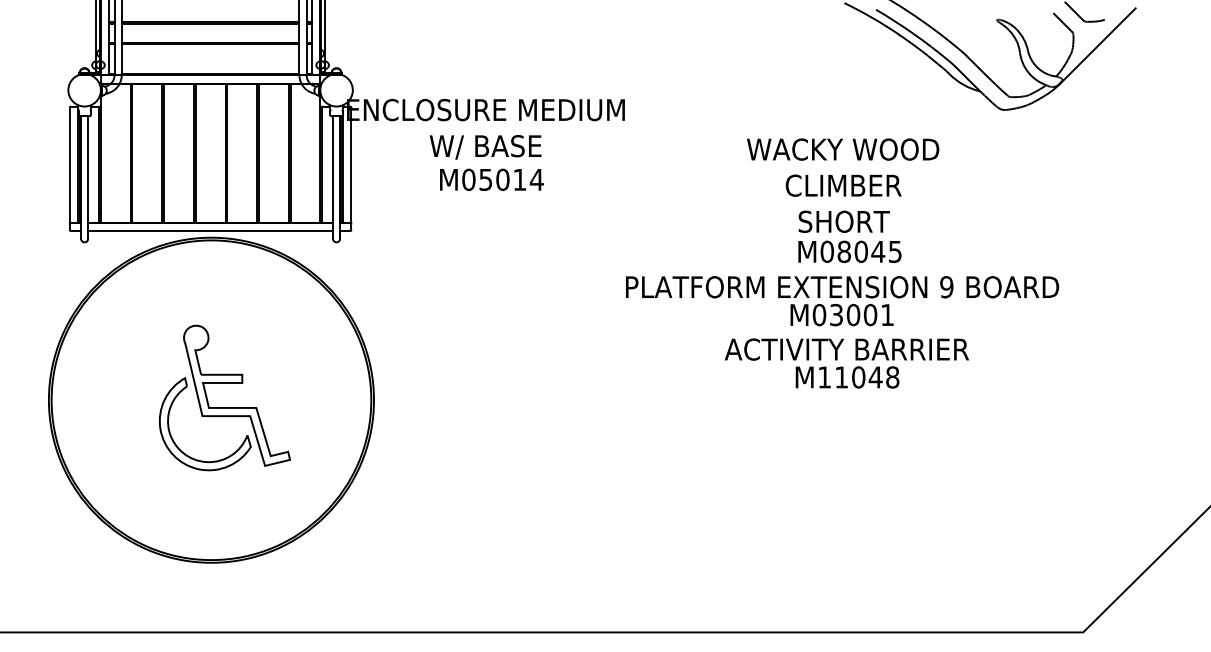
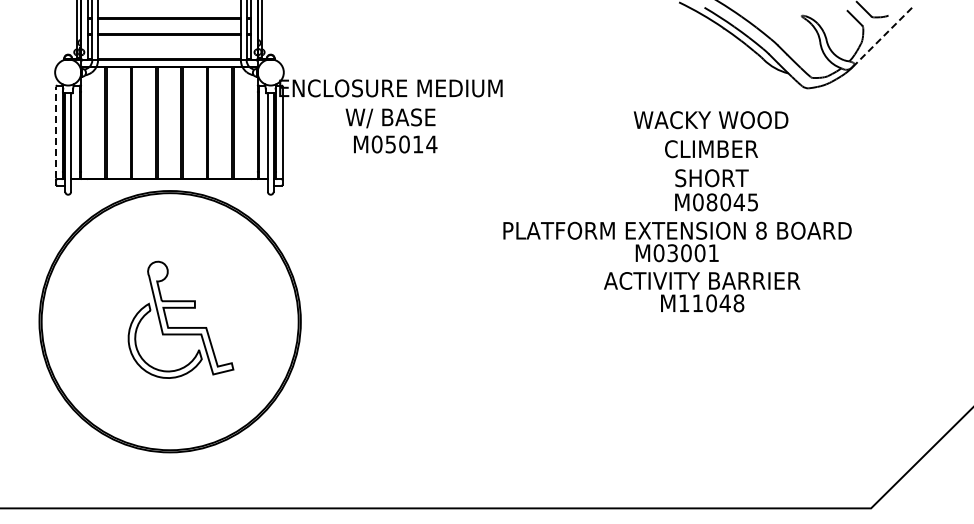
line: (1097, 45) -> (882, 36), solid -> dashed
line: (70, 164) -> (56, 132), solid -> dashed
text: (842, 201) -> (710, 161), moved
line: (210, 230) -> (169, 185), removed
text: (946, 286) -> (761, 230), 9 -> 8
text: (847, 363) -> (702, 292), moved

